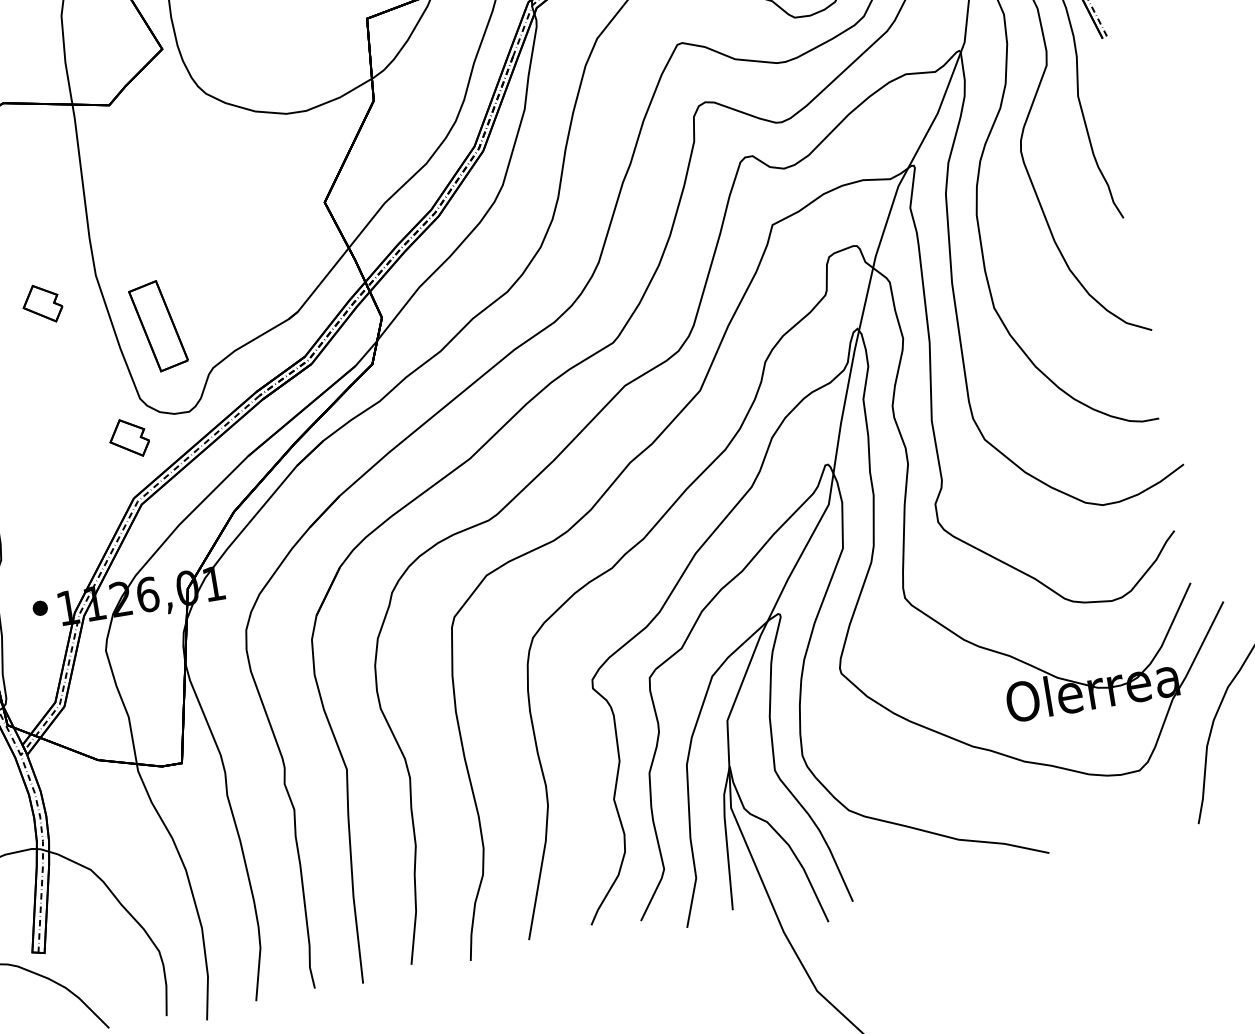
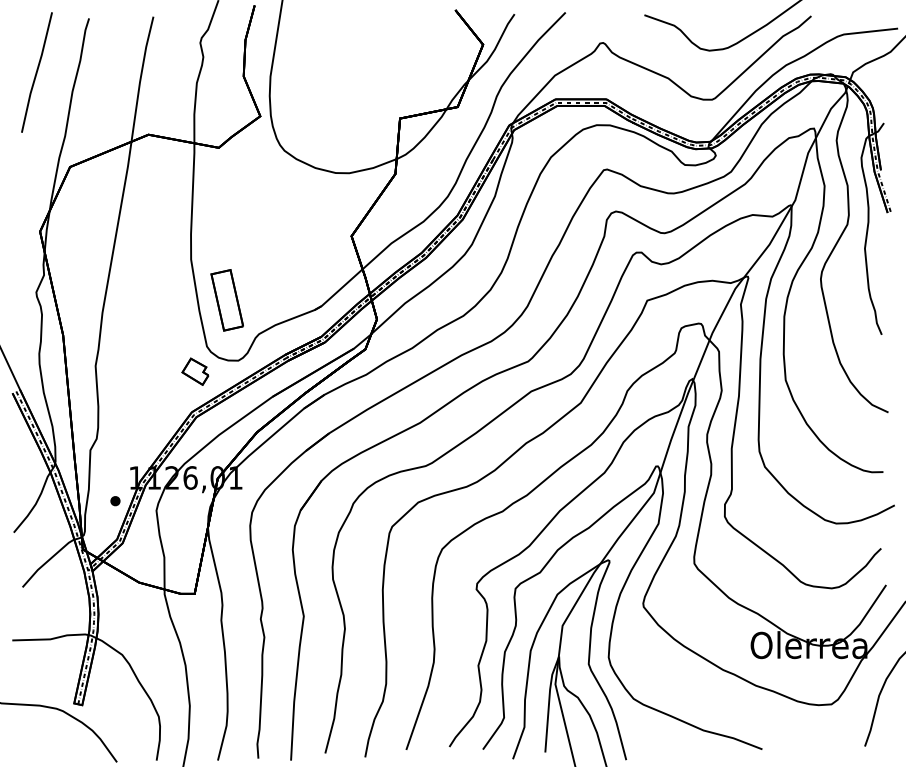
part: (42, 303) -> (152, 272), removed
part: (40, 608) -> (115, 501), moved

